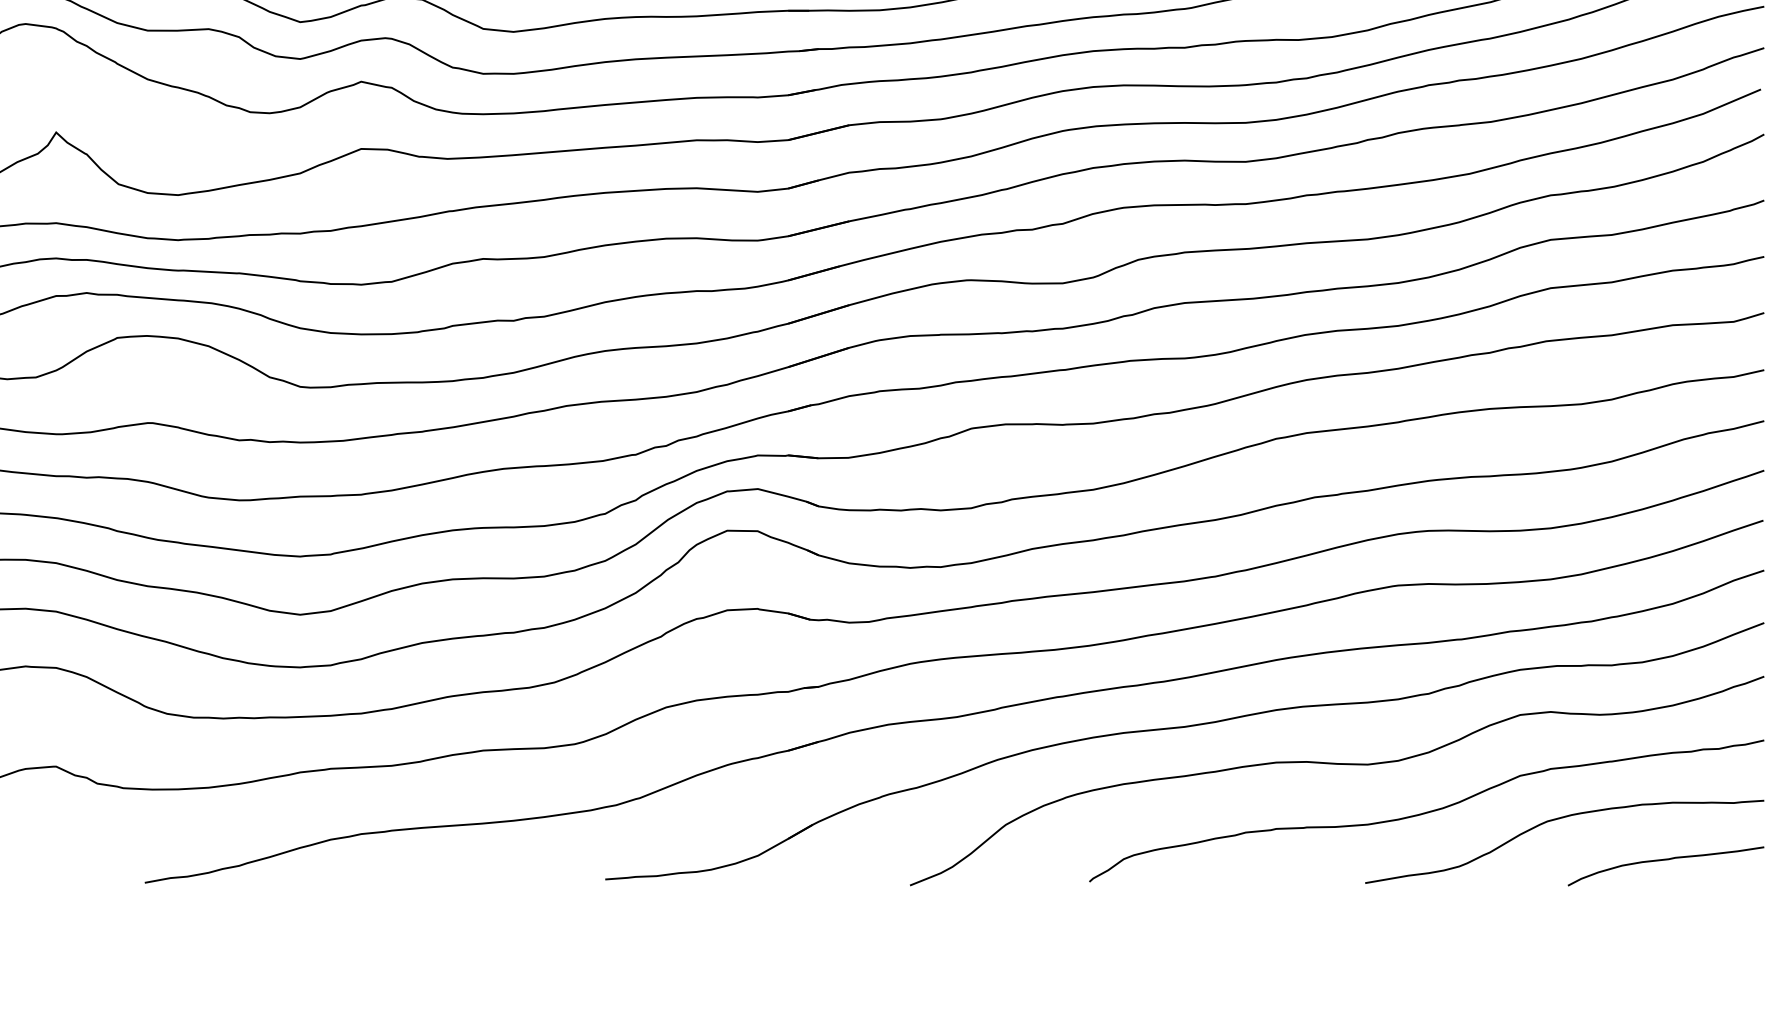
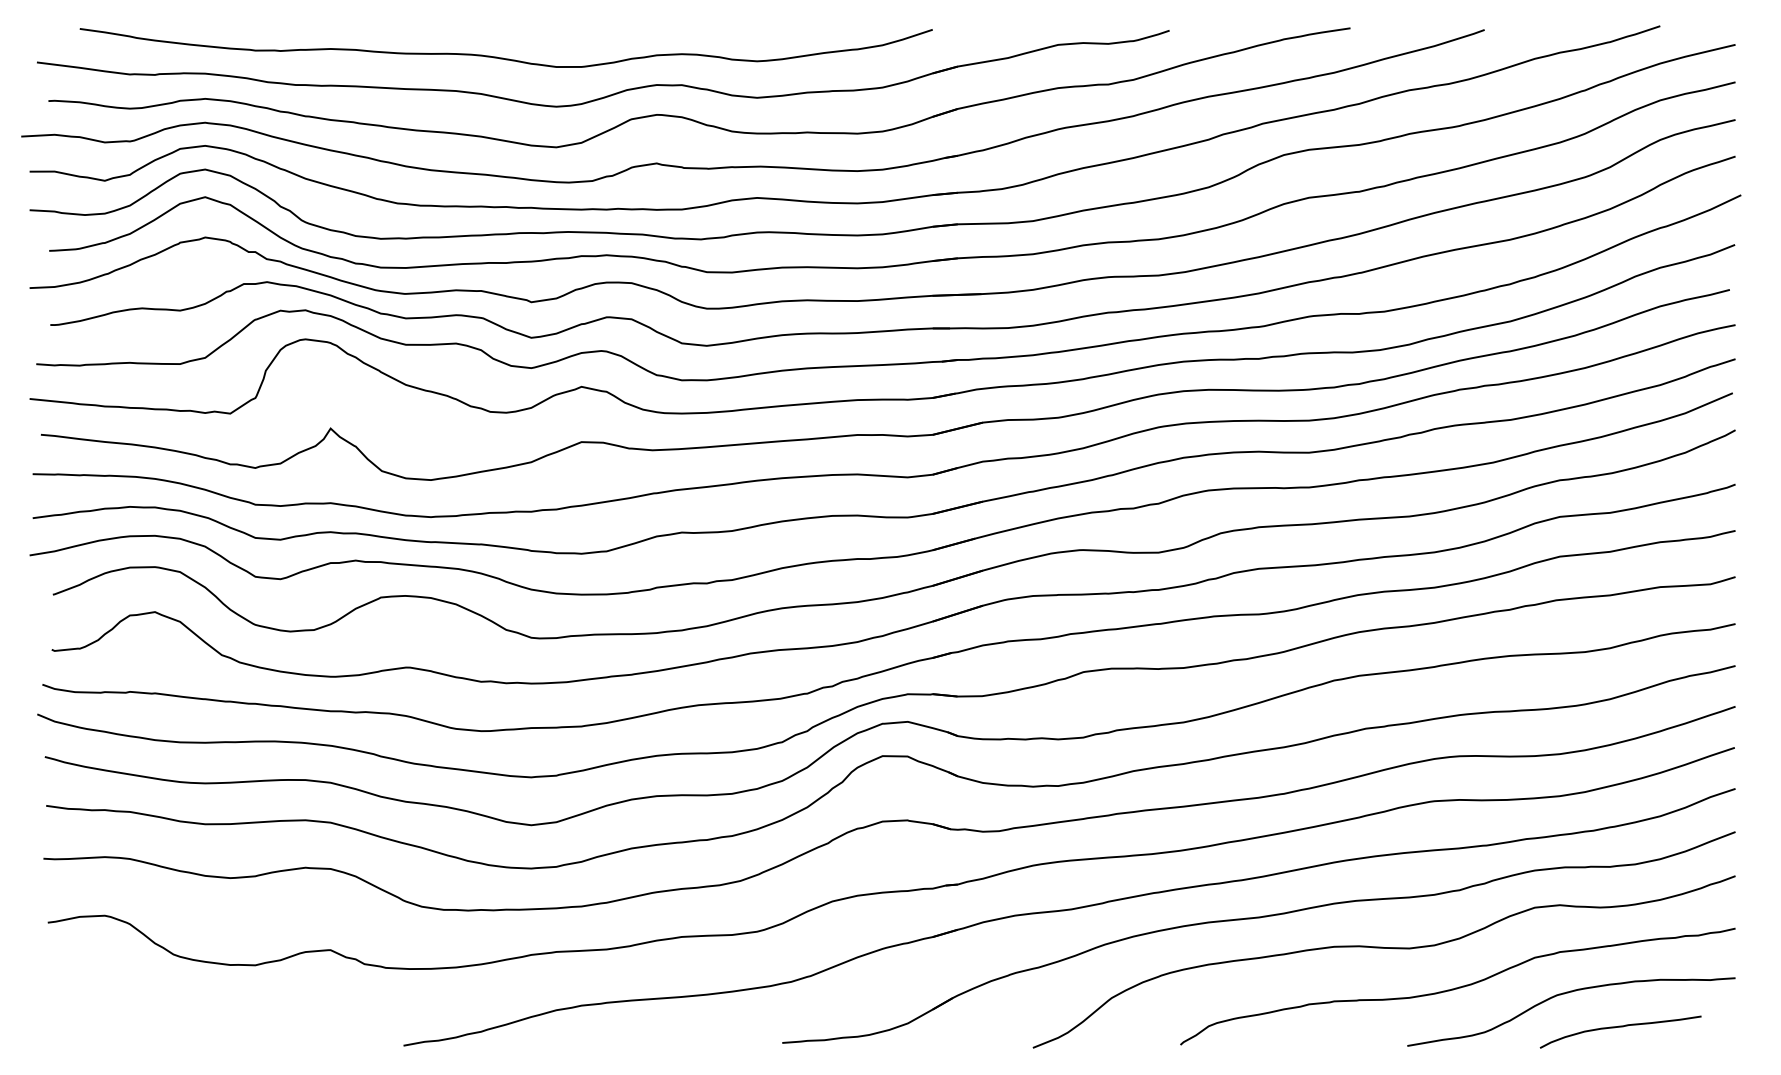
curve: (1665, 860) -> (1620, 1027), moved

